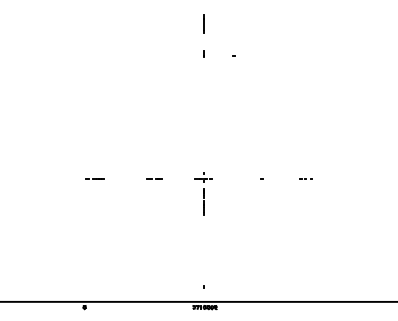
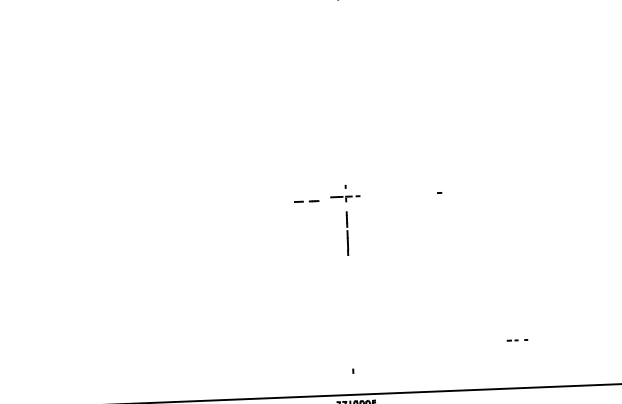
line: (94, 178) -> (169, 202), removed
line: (155, 178) -> (308, 200), moved
line: (305, 178) -> (516, 339), moved

